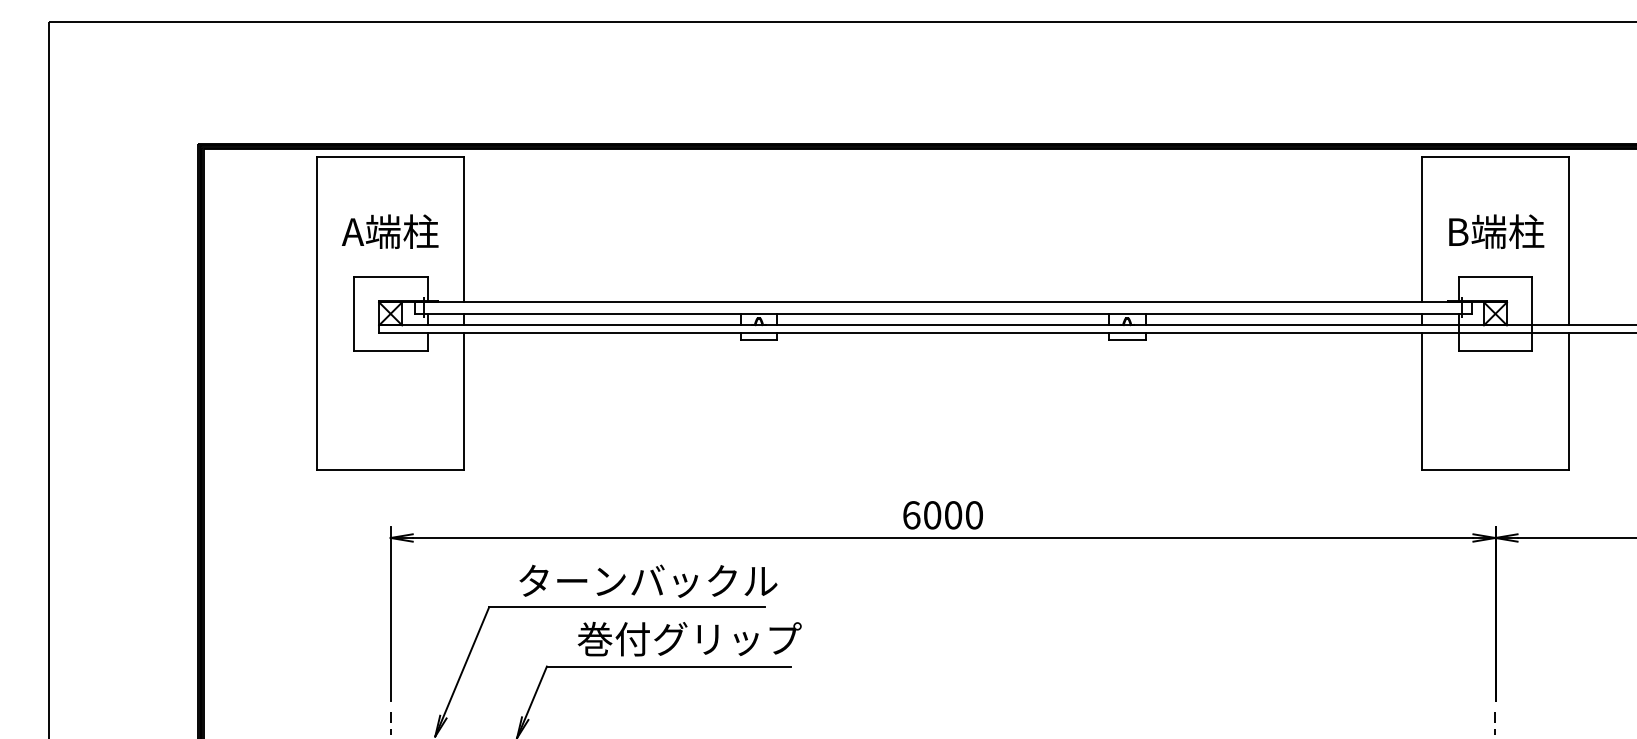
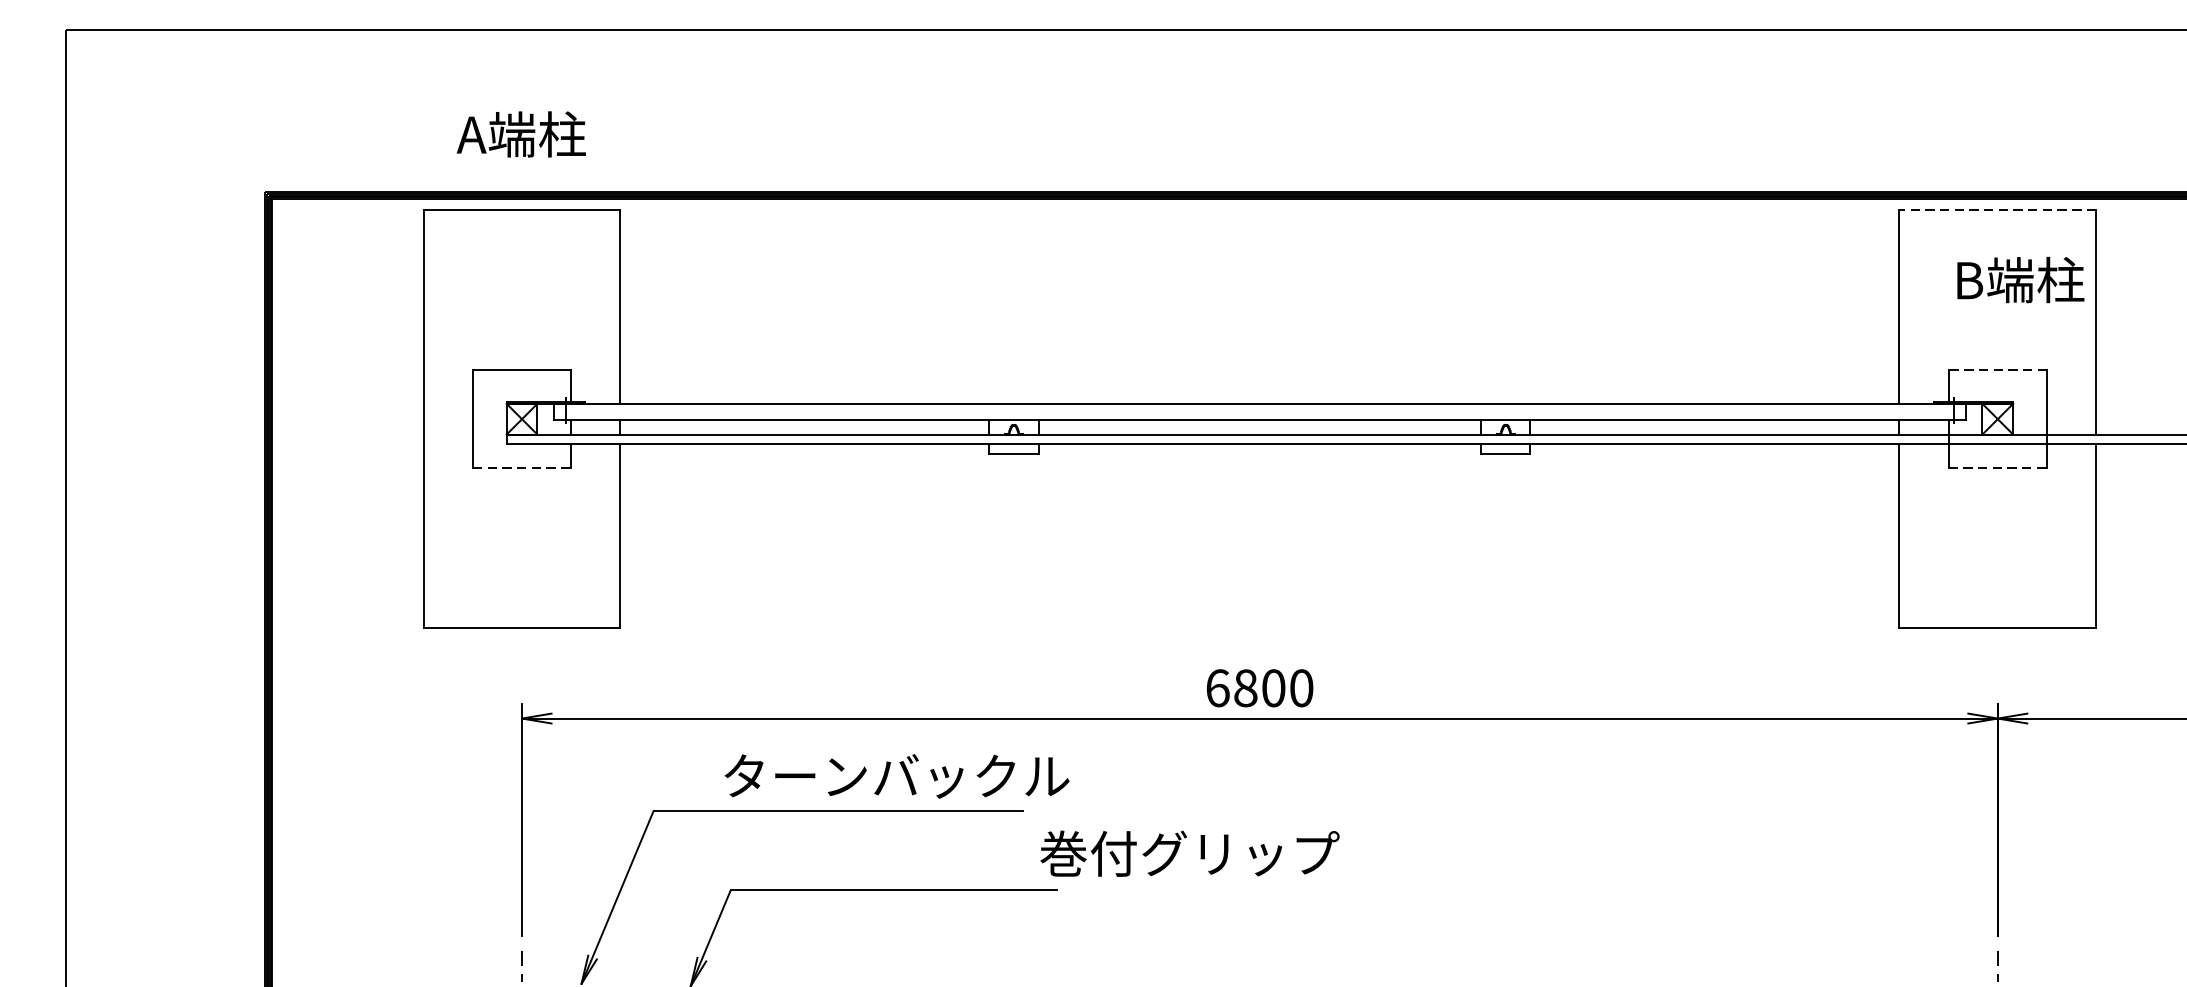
line: (1495, 157) -> (1997, 210), solid -> dashed
text: (389, 231) -> (520, 134), moved
text: (1496, 231) -> (2020, 279), moved
line: (1495, 277) -> (1997, 370), solid -> dashed
line: (390, 350) -> (521, 468), solid -> dashed
line: (1495, 350) -> (1997, 468), solid -> dashed
text: (932, 515) -> (1245, 688), 6000 -> 6800
text: (648, 580) -> (897, 775), moved
text: (689, 638) -> (1189, 852), moved

